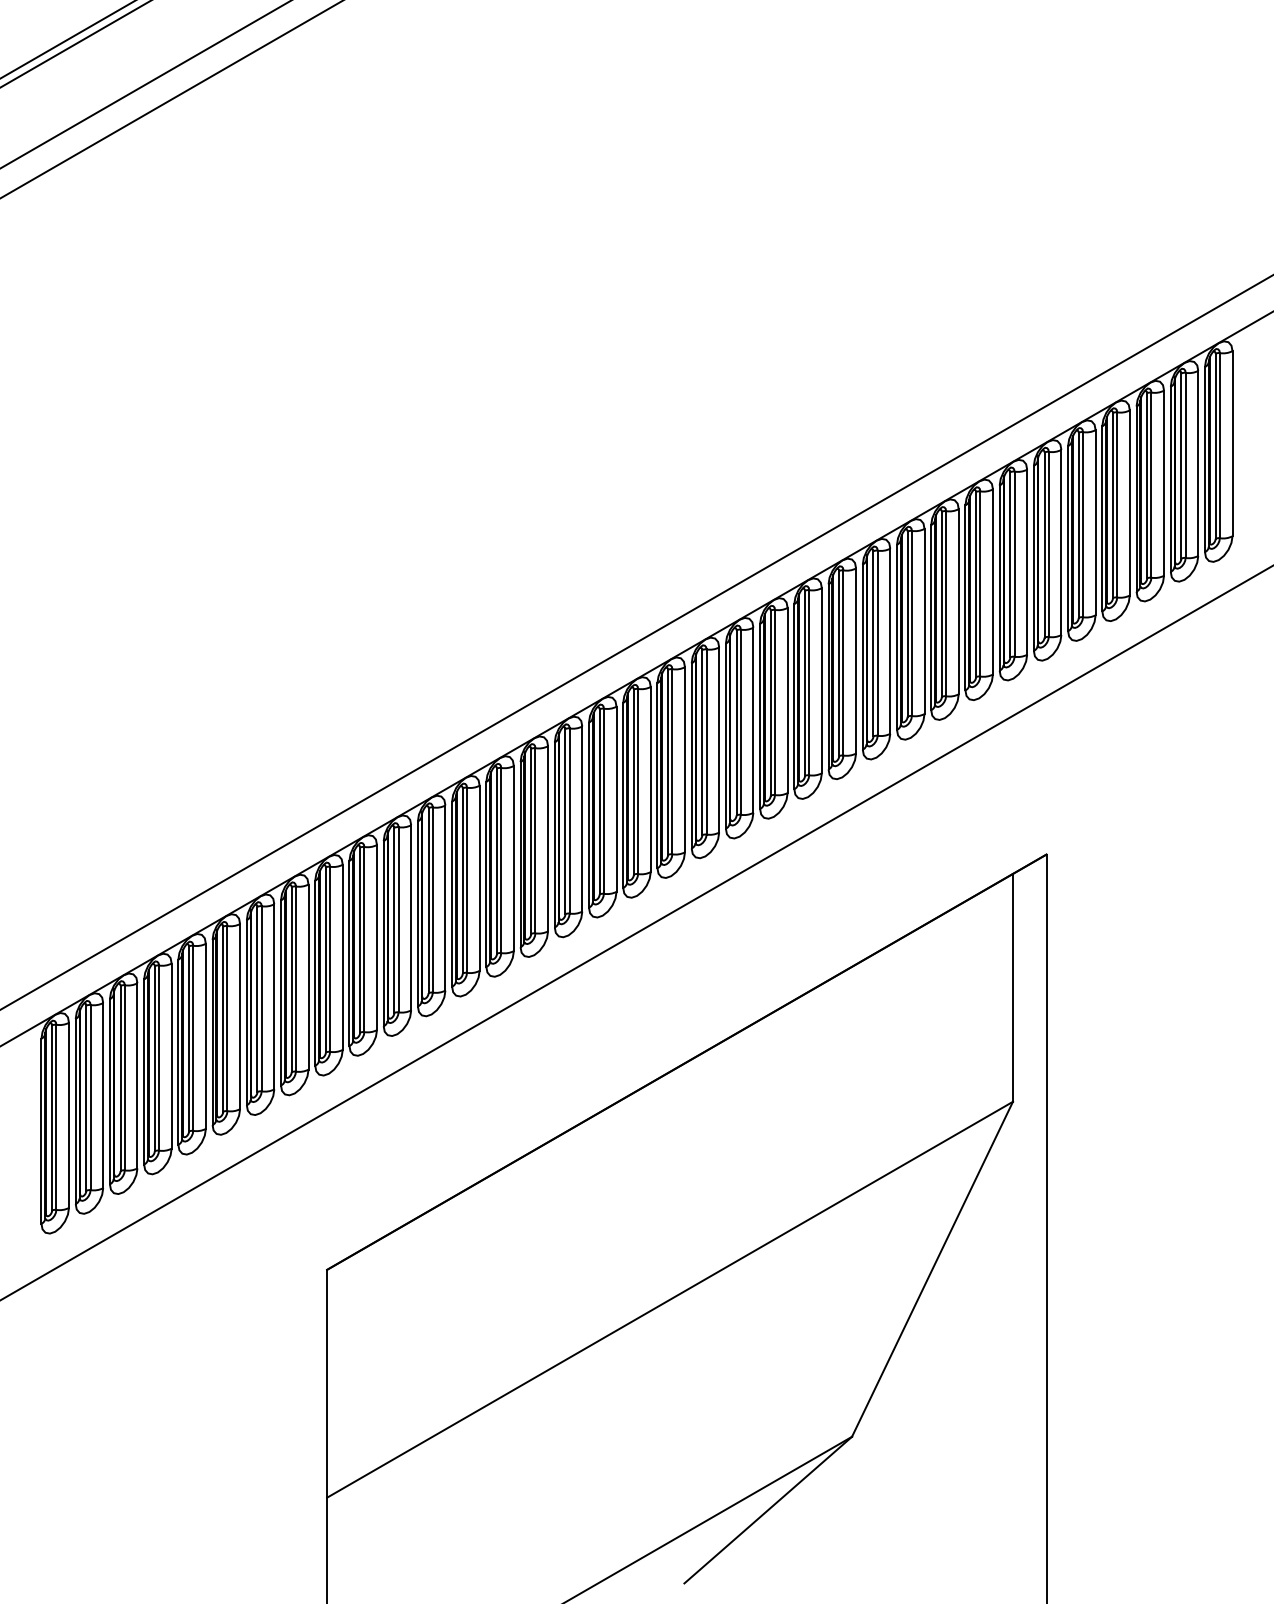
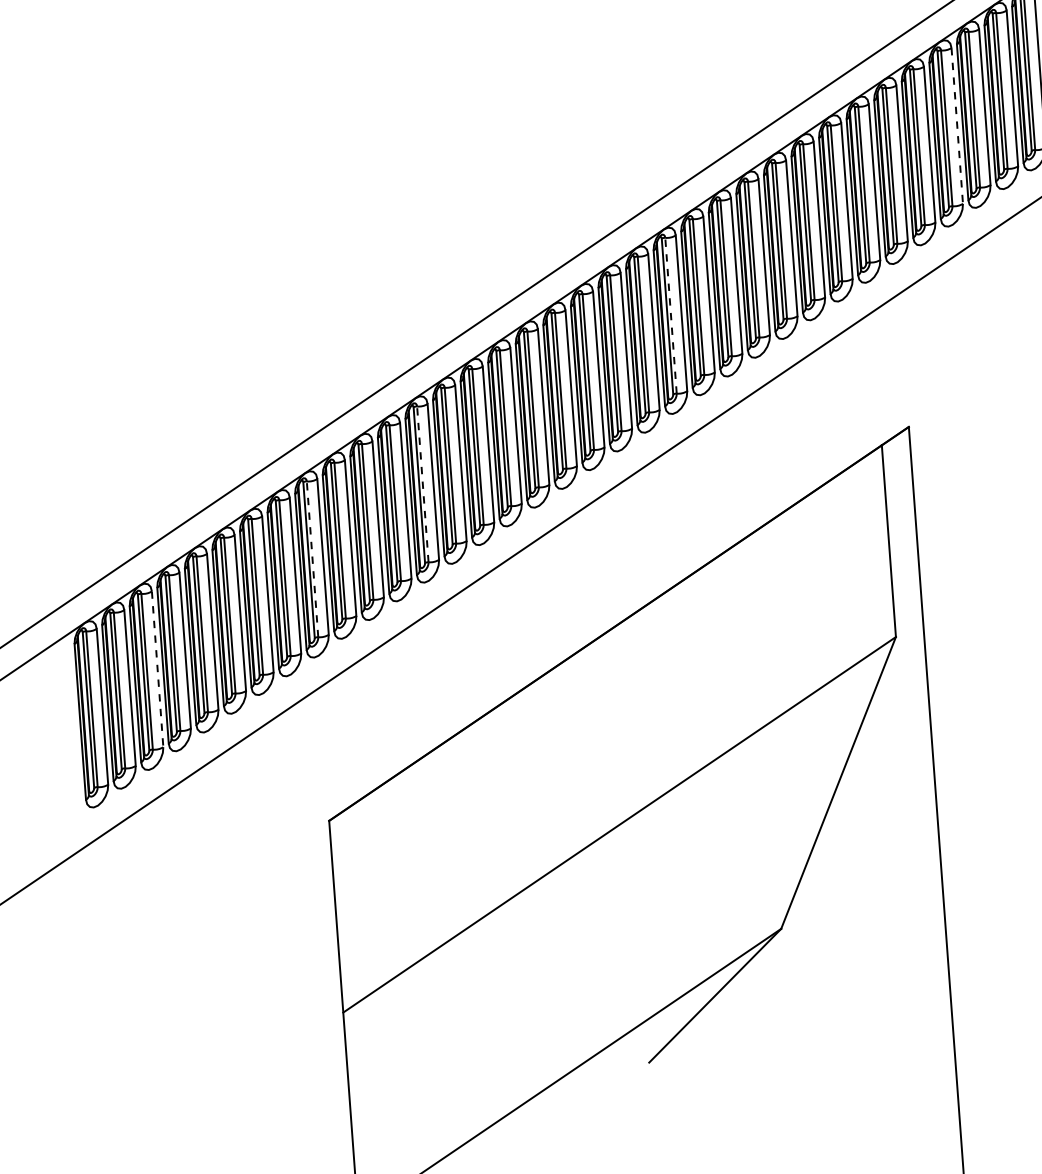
line: (1129, 502) -> (956, 125), solid -> dashed
line: (775, 702) -> (671, 315), solid -> dashed
line: (467, 880) -> (423, 484), solid -> dashed
line: (330, 959) -> (312, 559), solid -> dashed
line: (137, 1075) -> (157, 669), solid -> dashed

